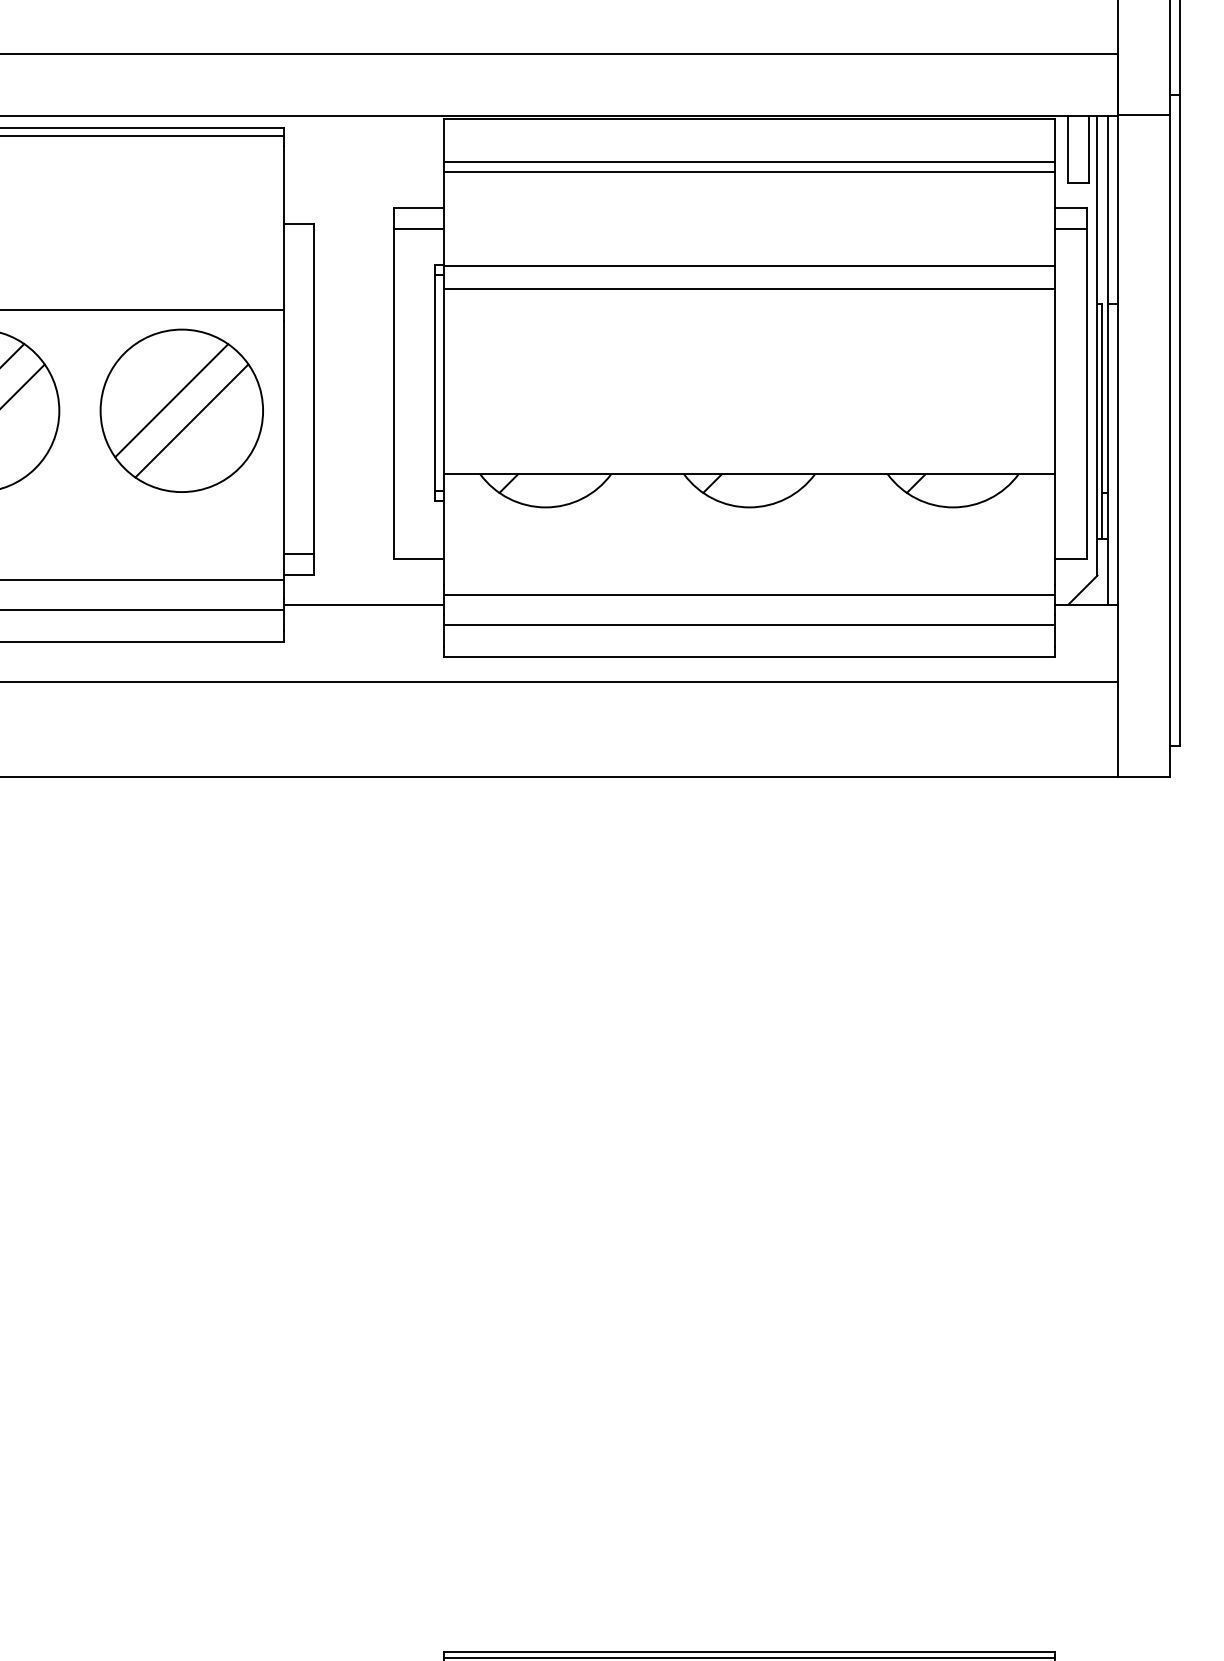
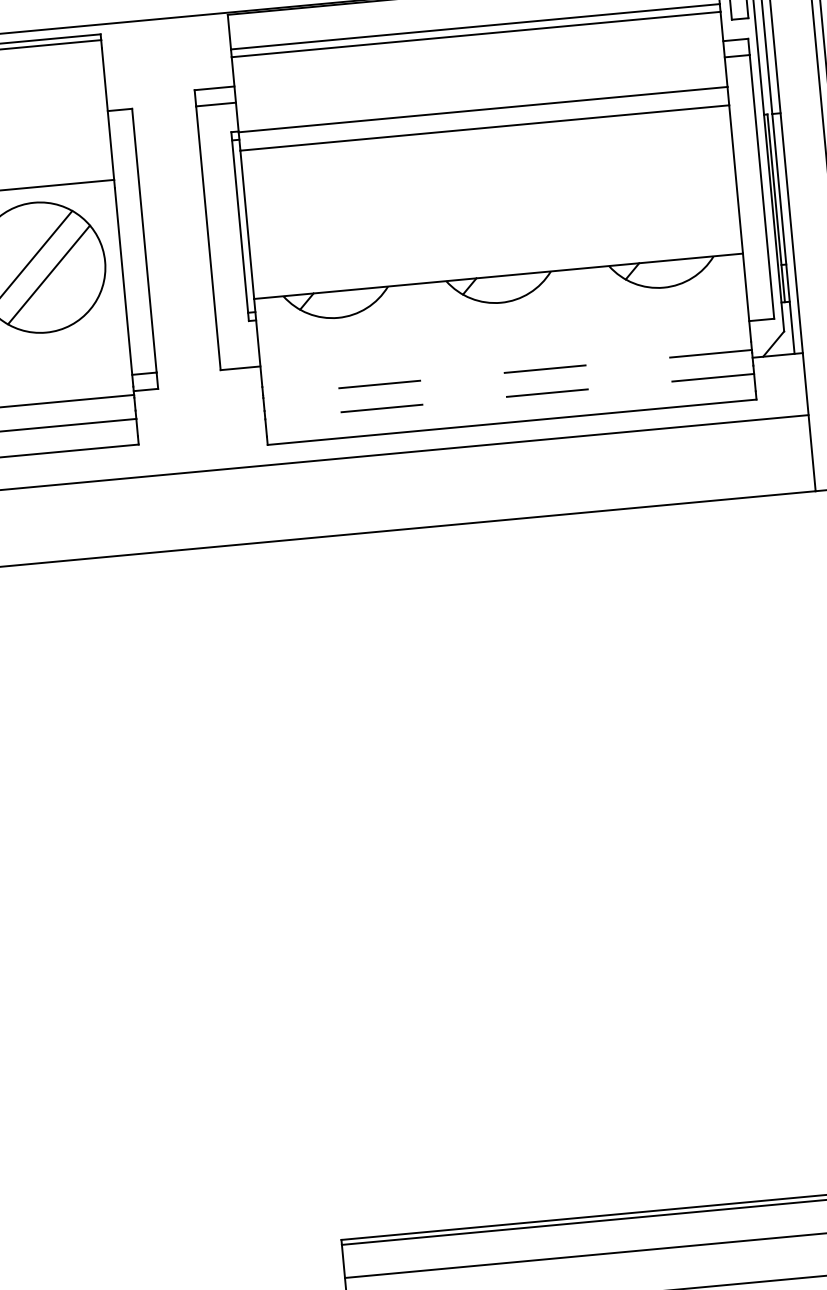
line: (749, 594) -> (507, 372), solid -> dashed
line: (363, 604) -> (199, 408), removed
line: (749, 624) -> (509, 396), solid -> dashed

